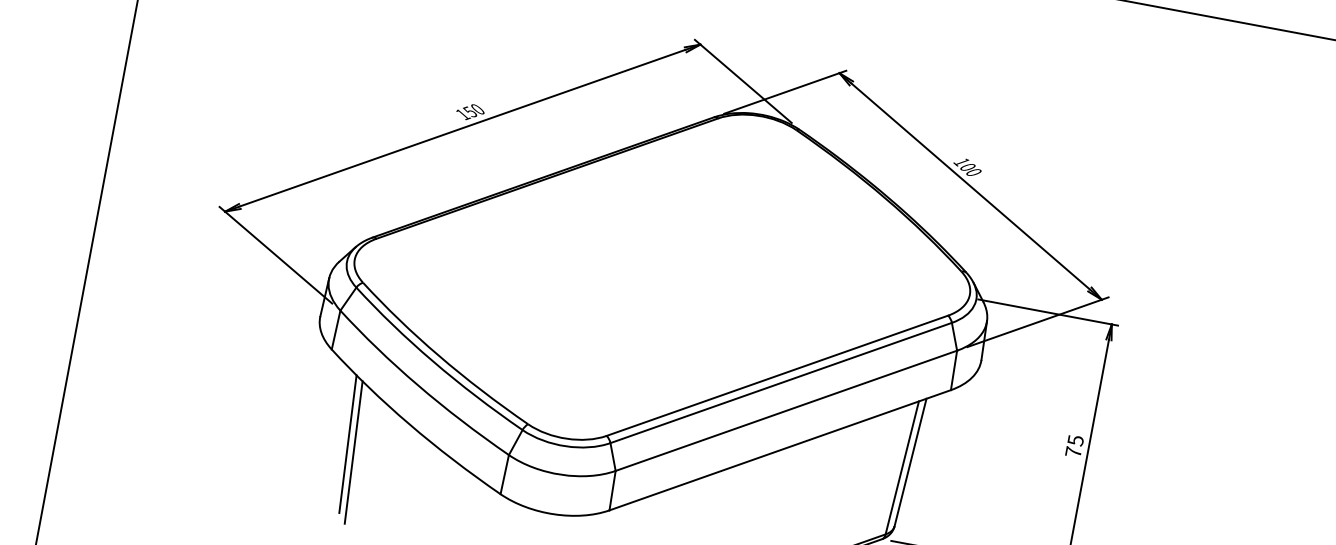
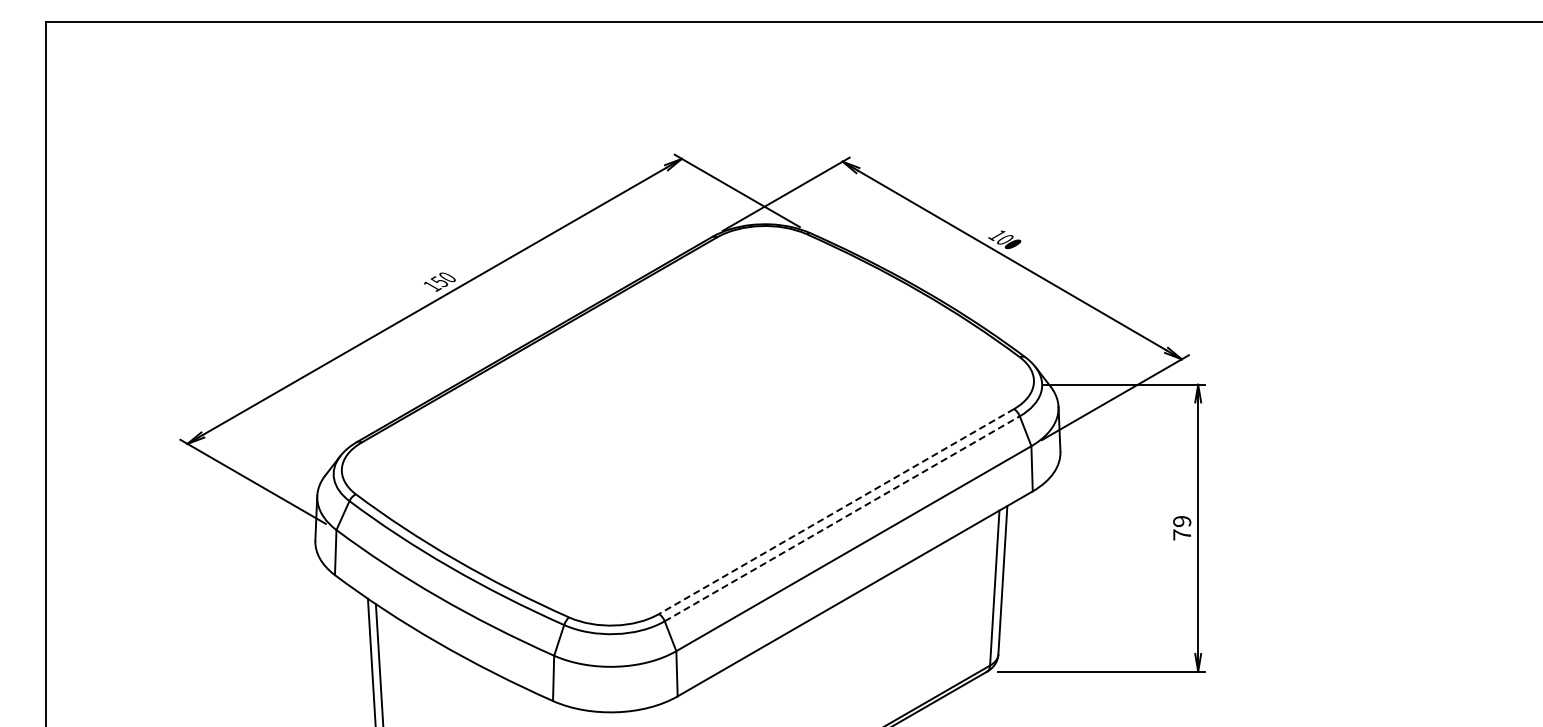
line: (777, 375) -> (836, 511), solid -> dashed
line: (781, 382) -> (842, 518), solid -> dashed
text: (1076, 440) -> (1182, 521), 75 -> 79

